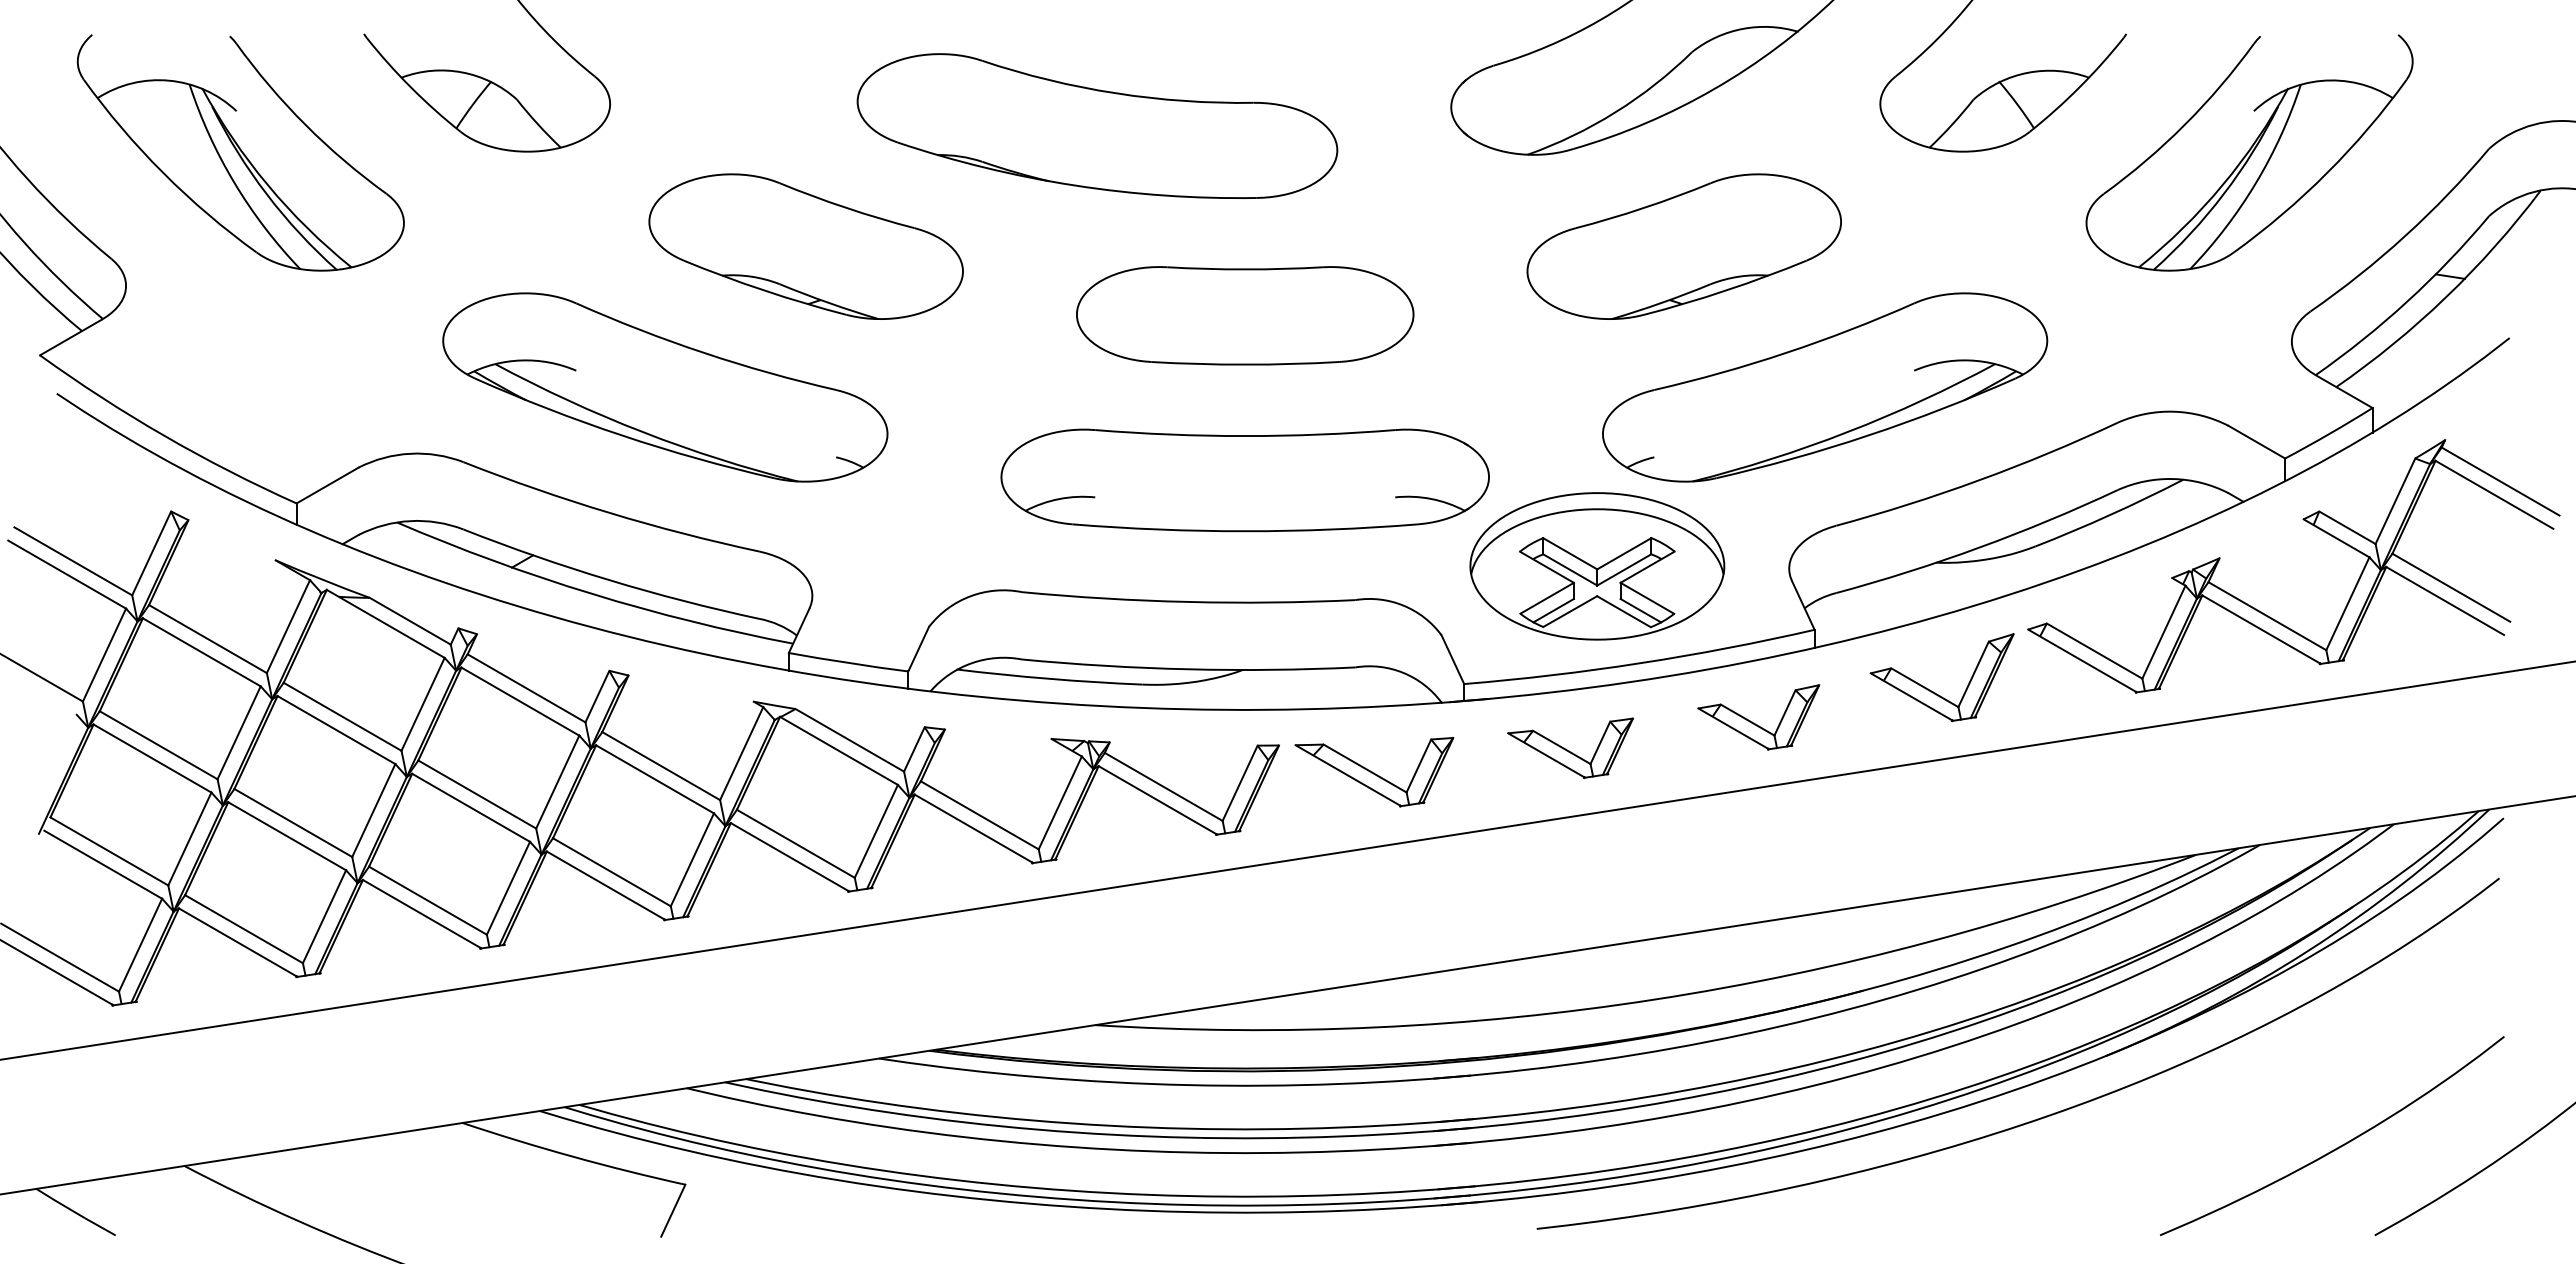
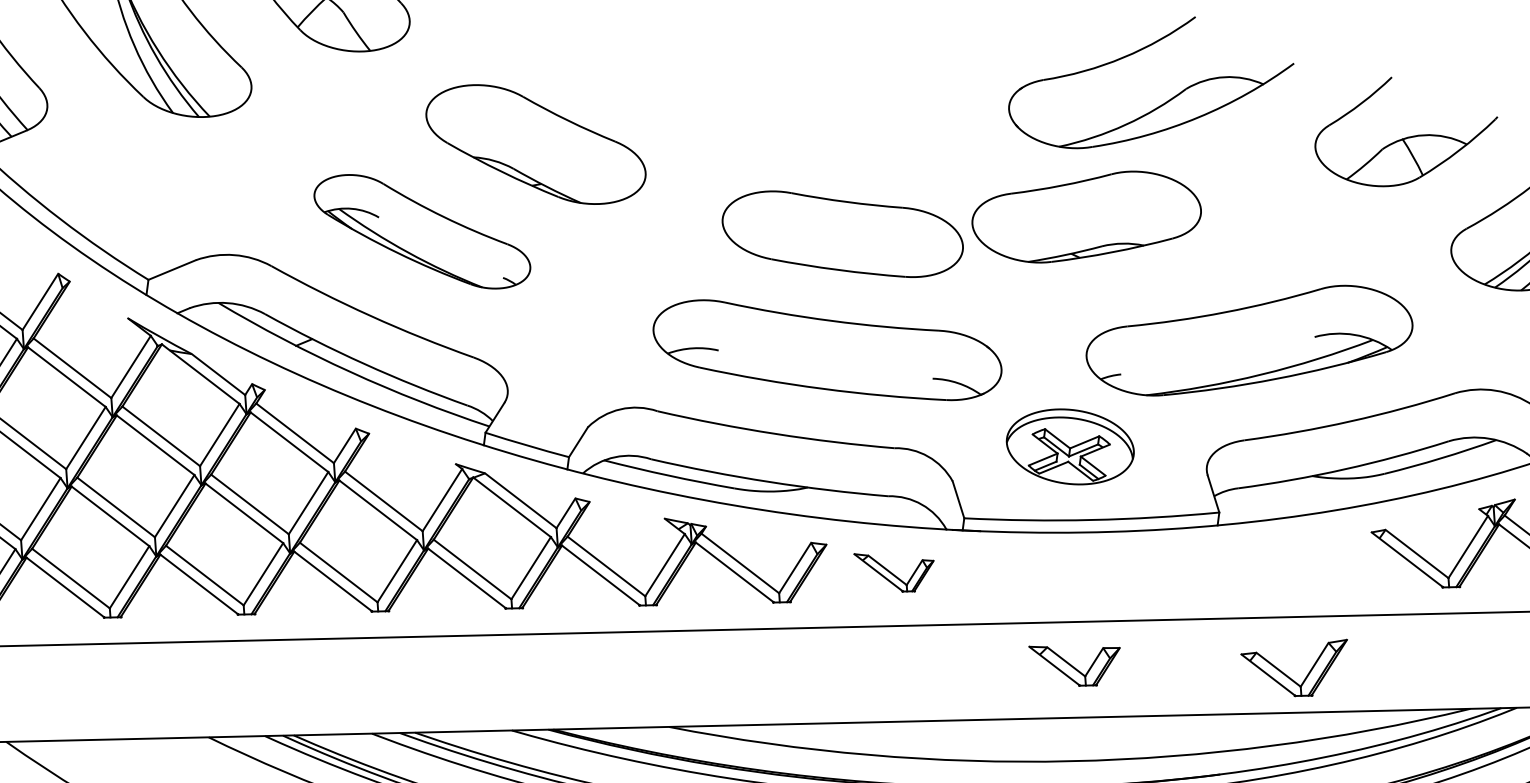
part: (1097, 125) -> (755, 85), removed
part: (1683, 246) -> (1086, 216), moved
part: (665, 387) -> (422, 231), size x0.7
part: (1597, 566) -> (1070, 446), size x0.7
part: (1933, 691) -> (1284, 673), moved
part: (1755, 723) -> (1168, 573), removed
part: (1570, 747) -> (1072, 662), moved
part: (1374, 772) -> (892, 572), size x0.7

